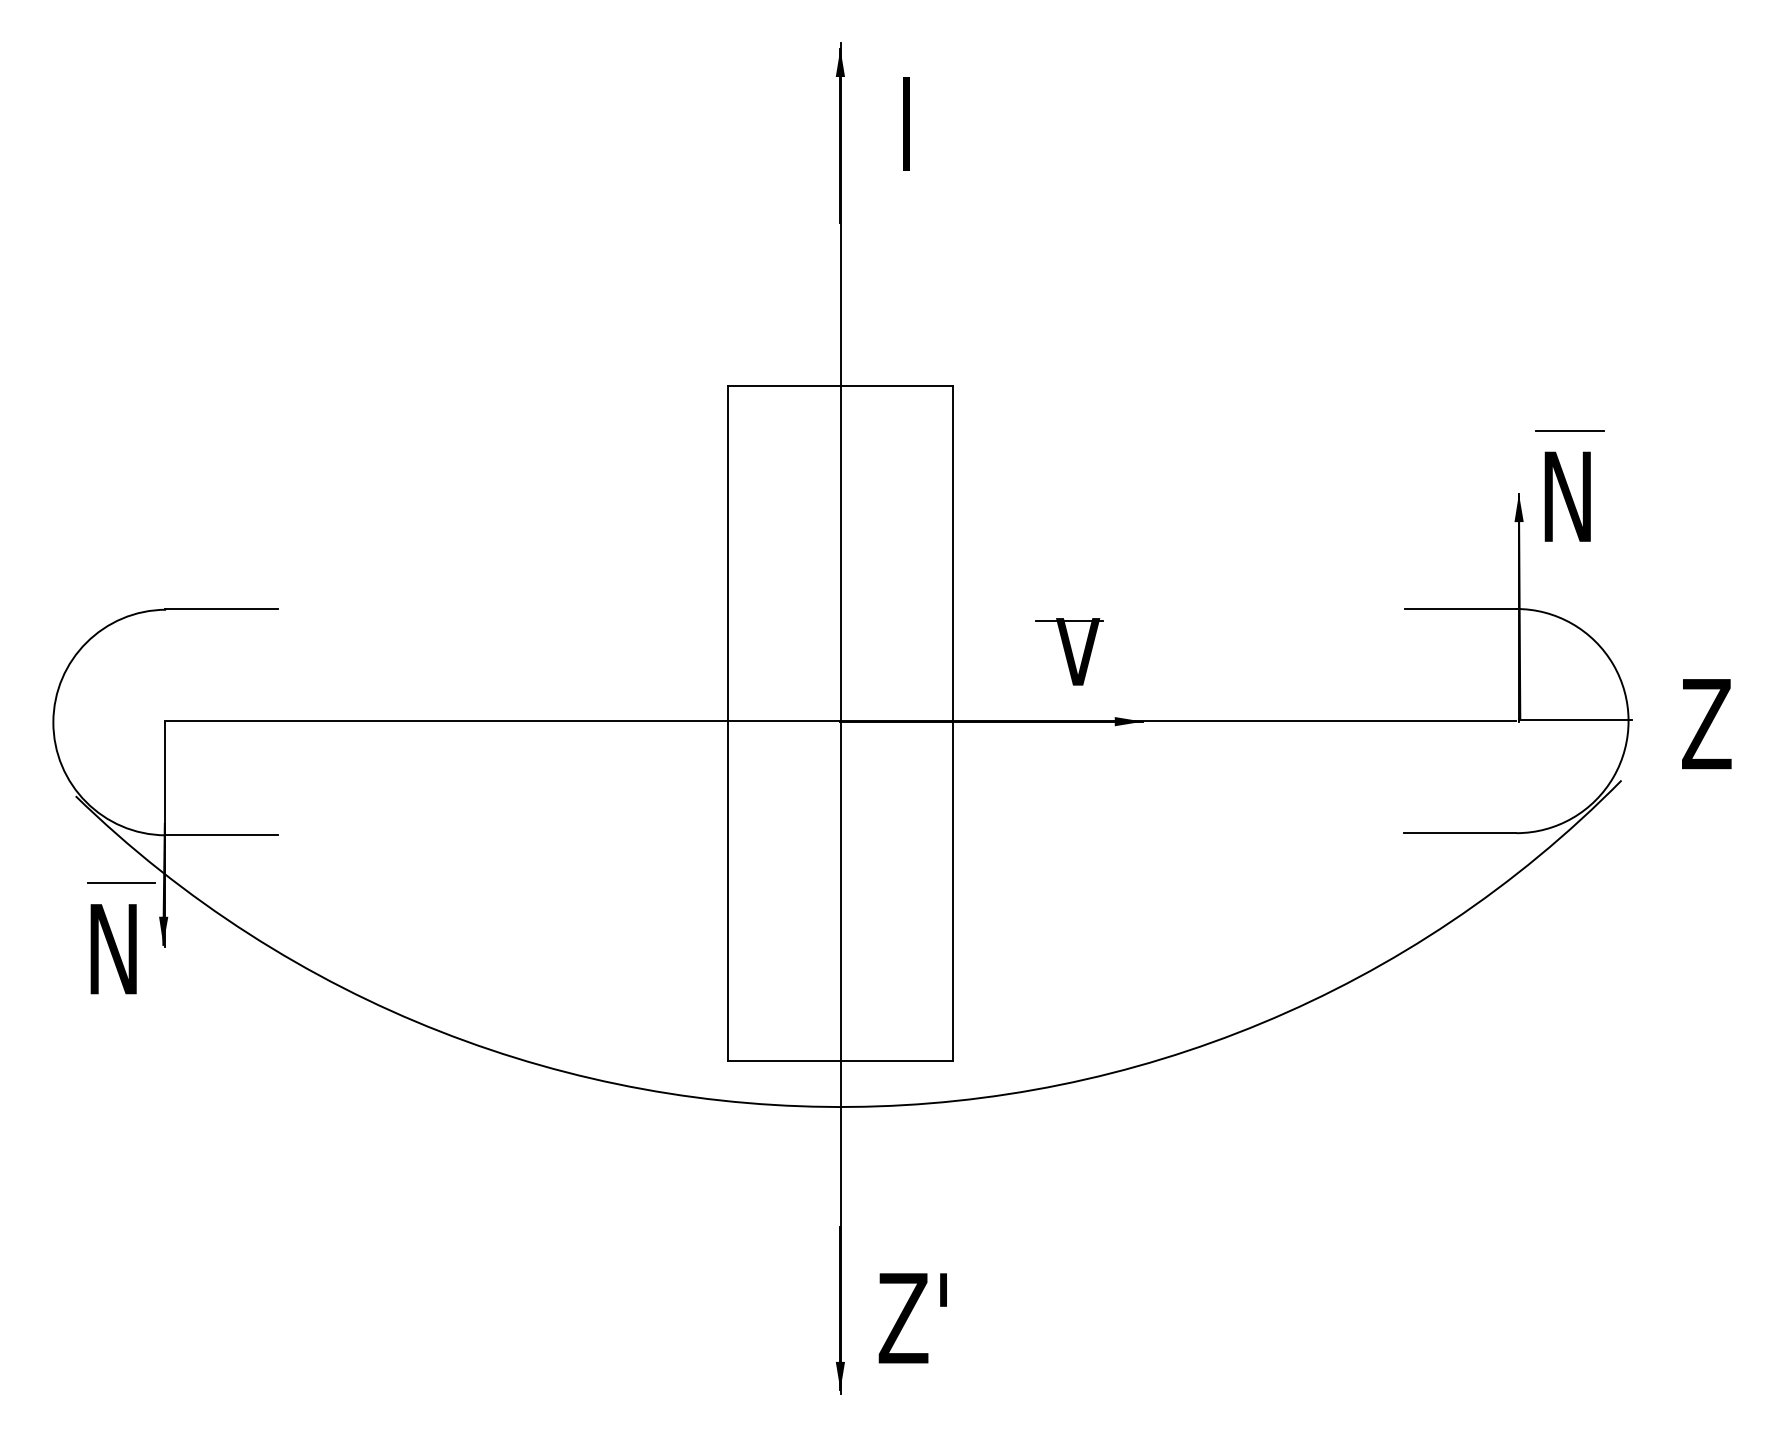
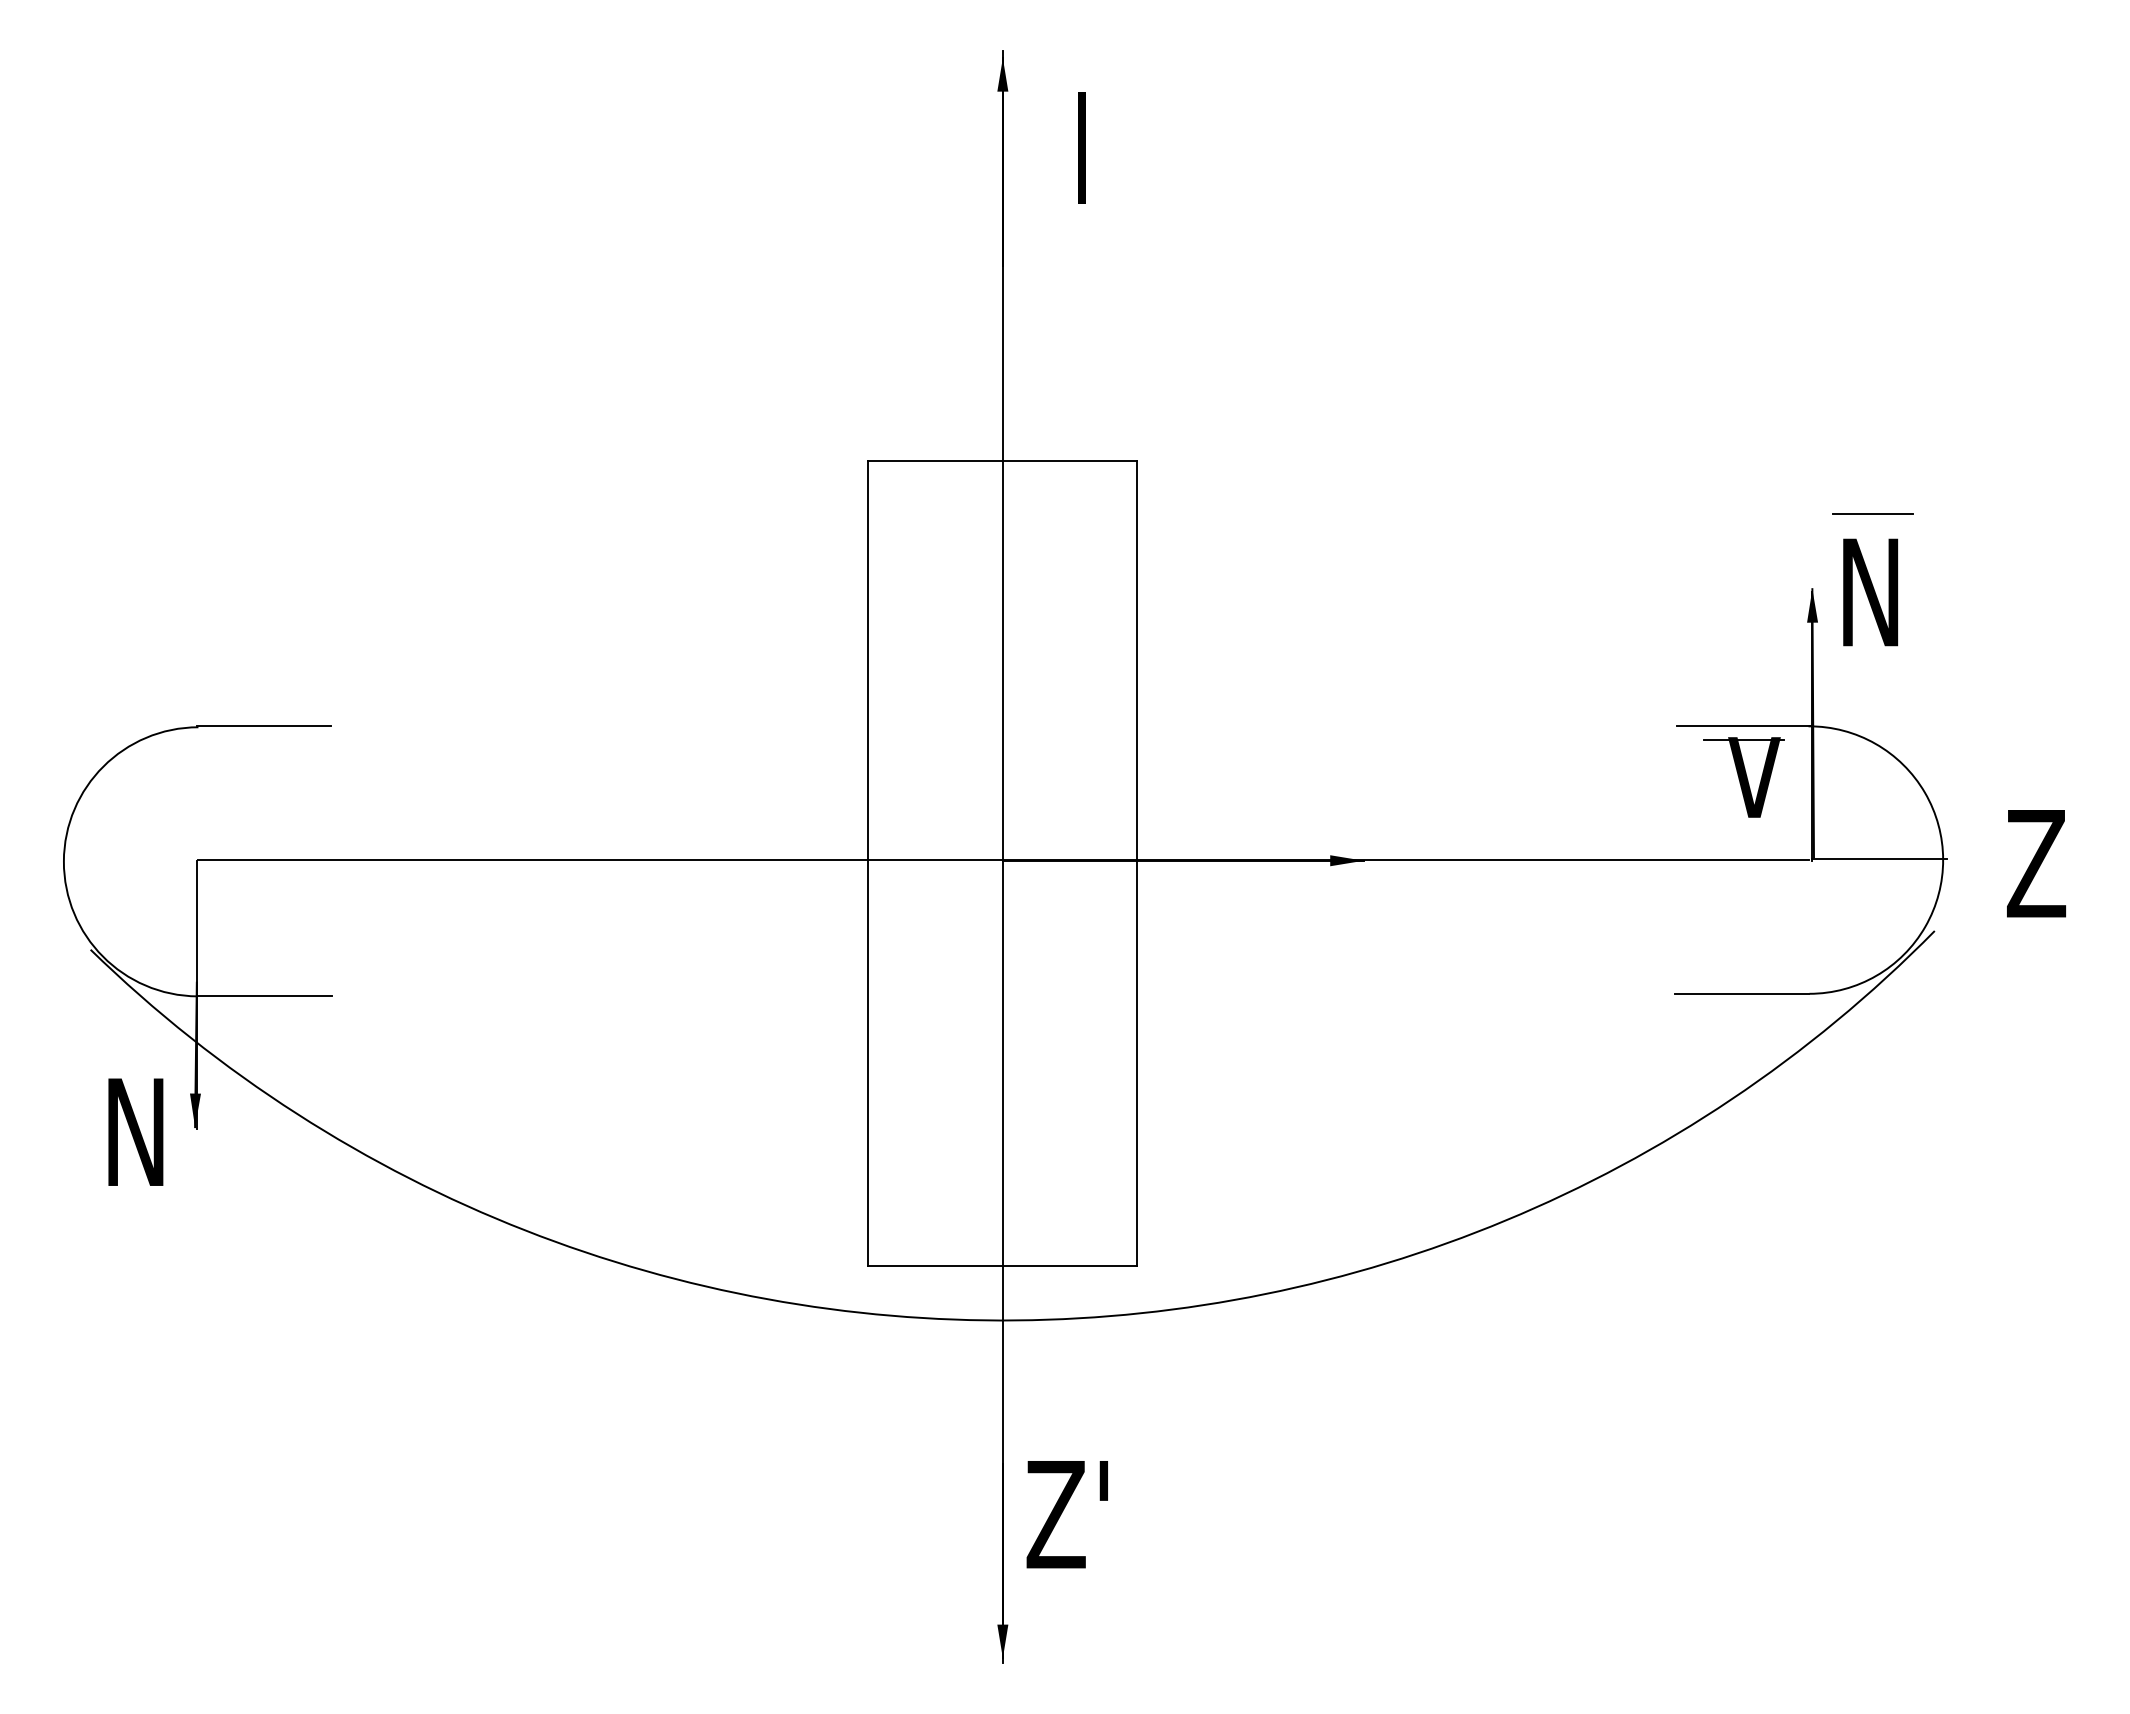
part: (1068, 651) -> (1743, 777), moved
line: (120, 883) -> (144, 1053), removed
text: (912, 1318) -> (1066, 1514), moved

